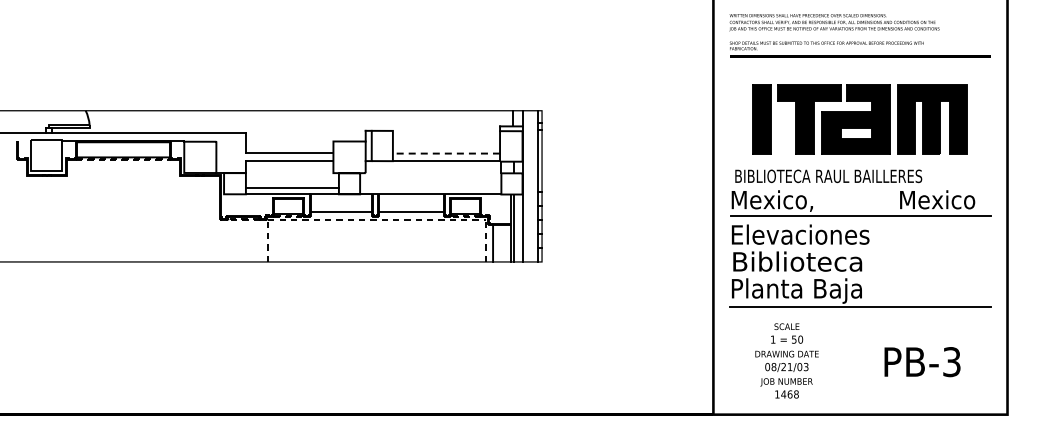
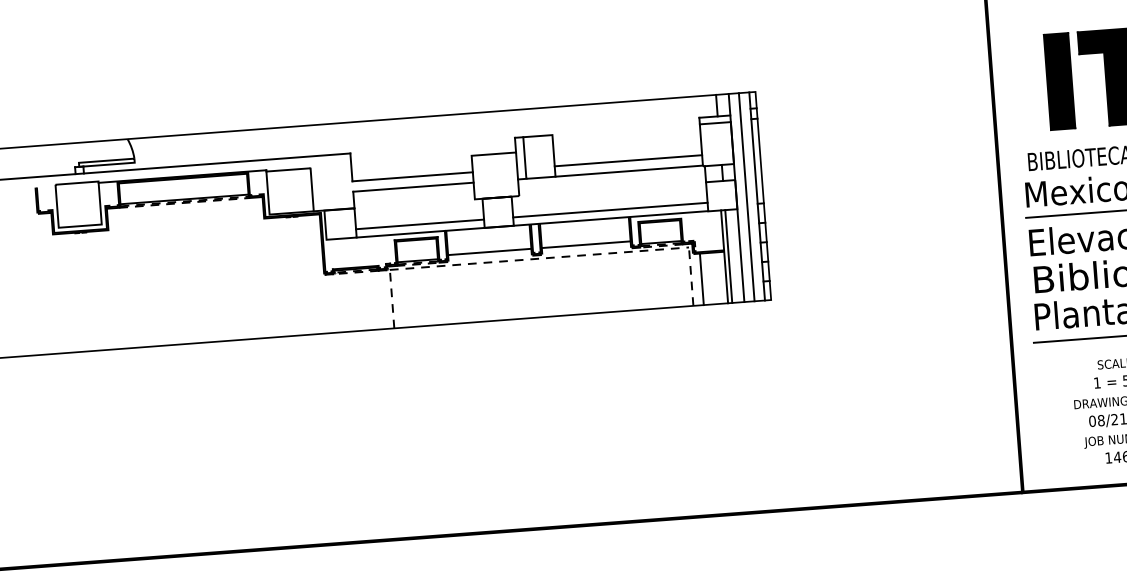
line: (446, 153) -> (628, 160), dashed -> solid
line: (529, 185) -> (746, 196), added
line: (430, 188) -> (610, 210), added

